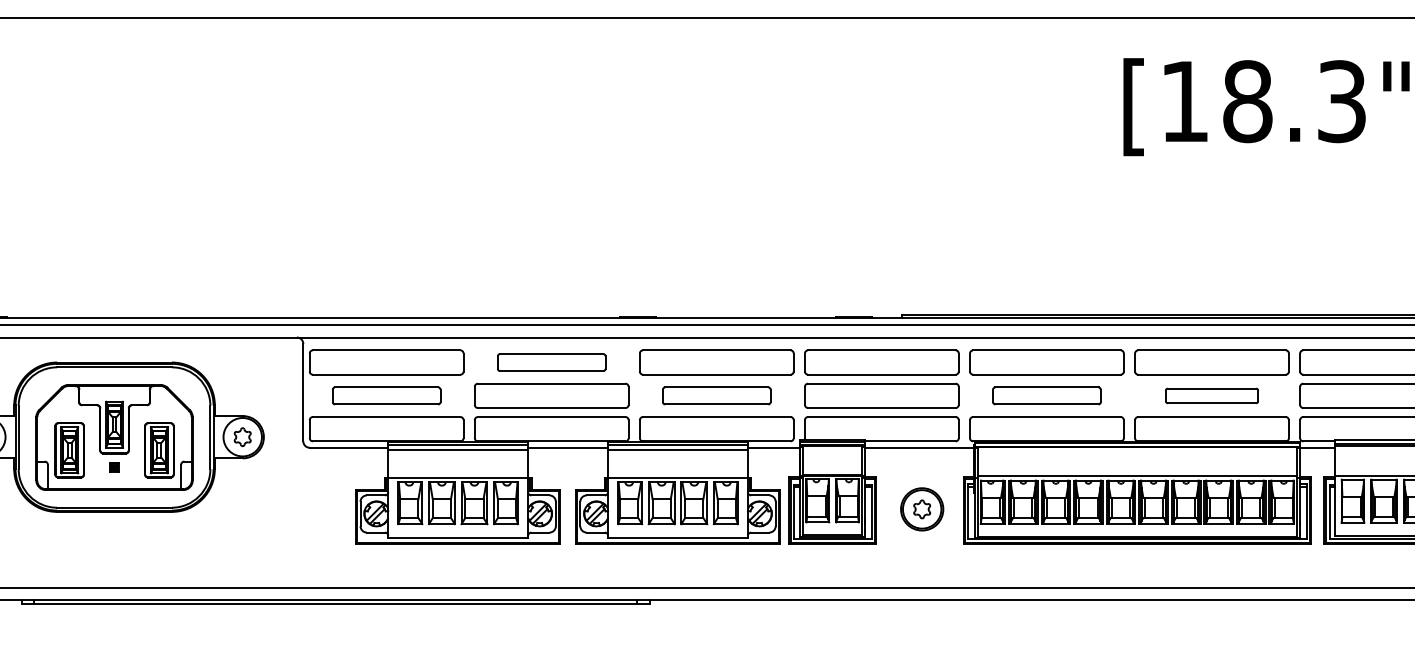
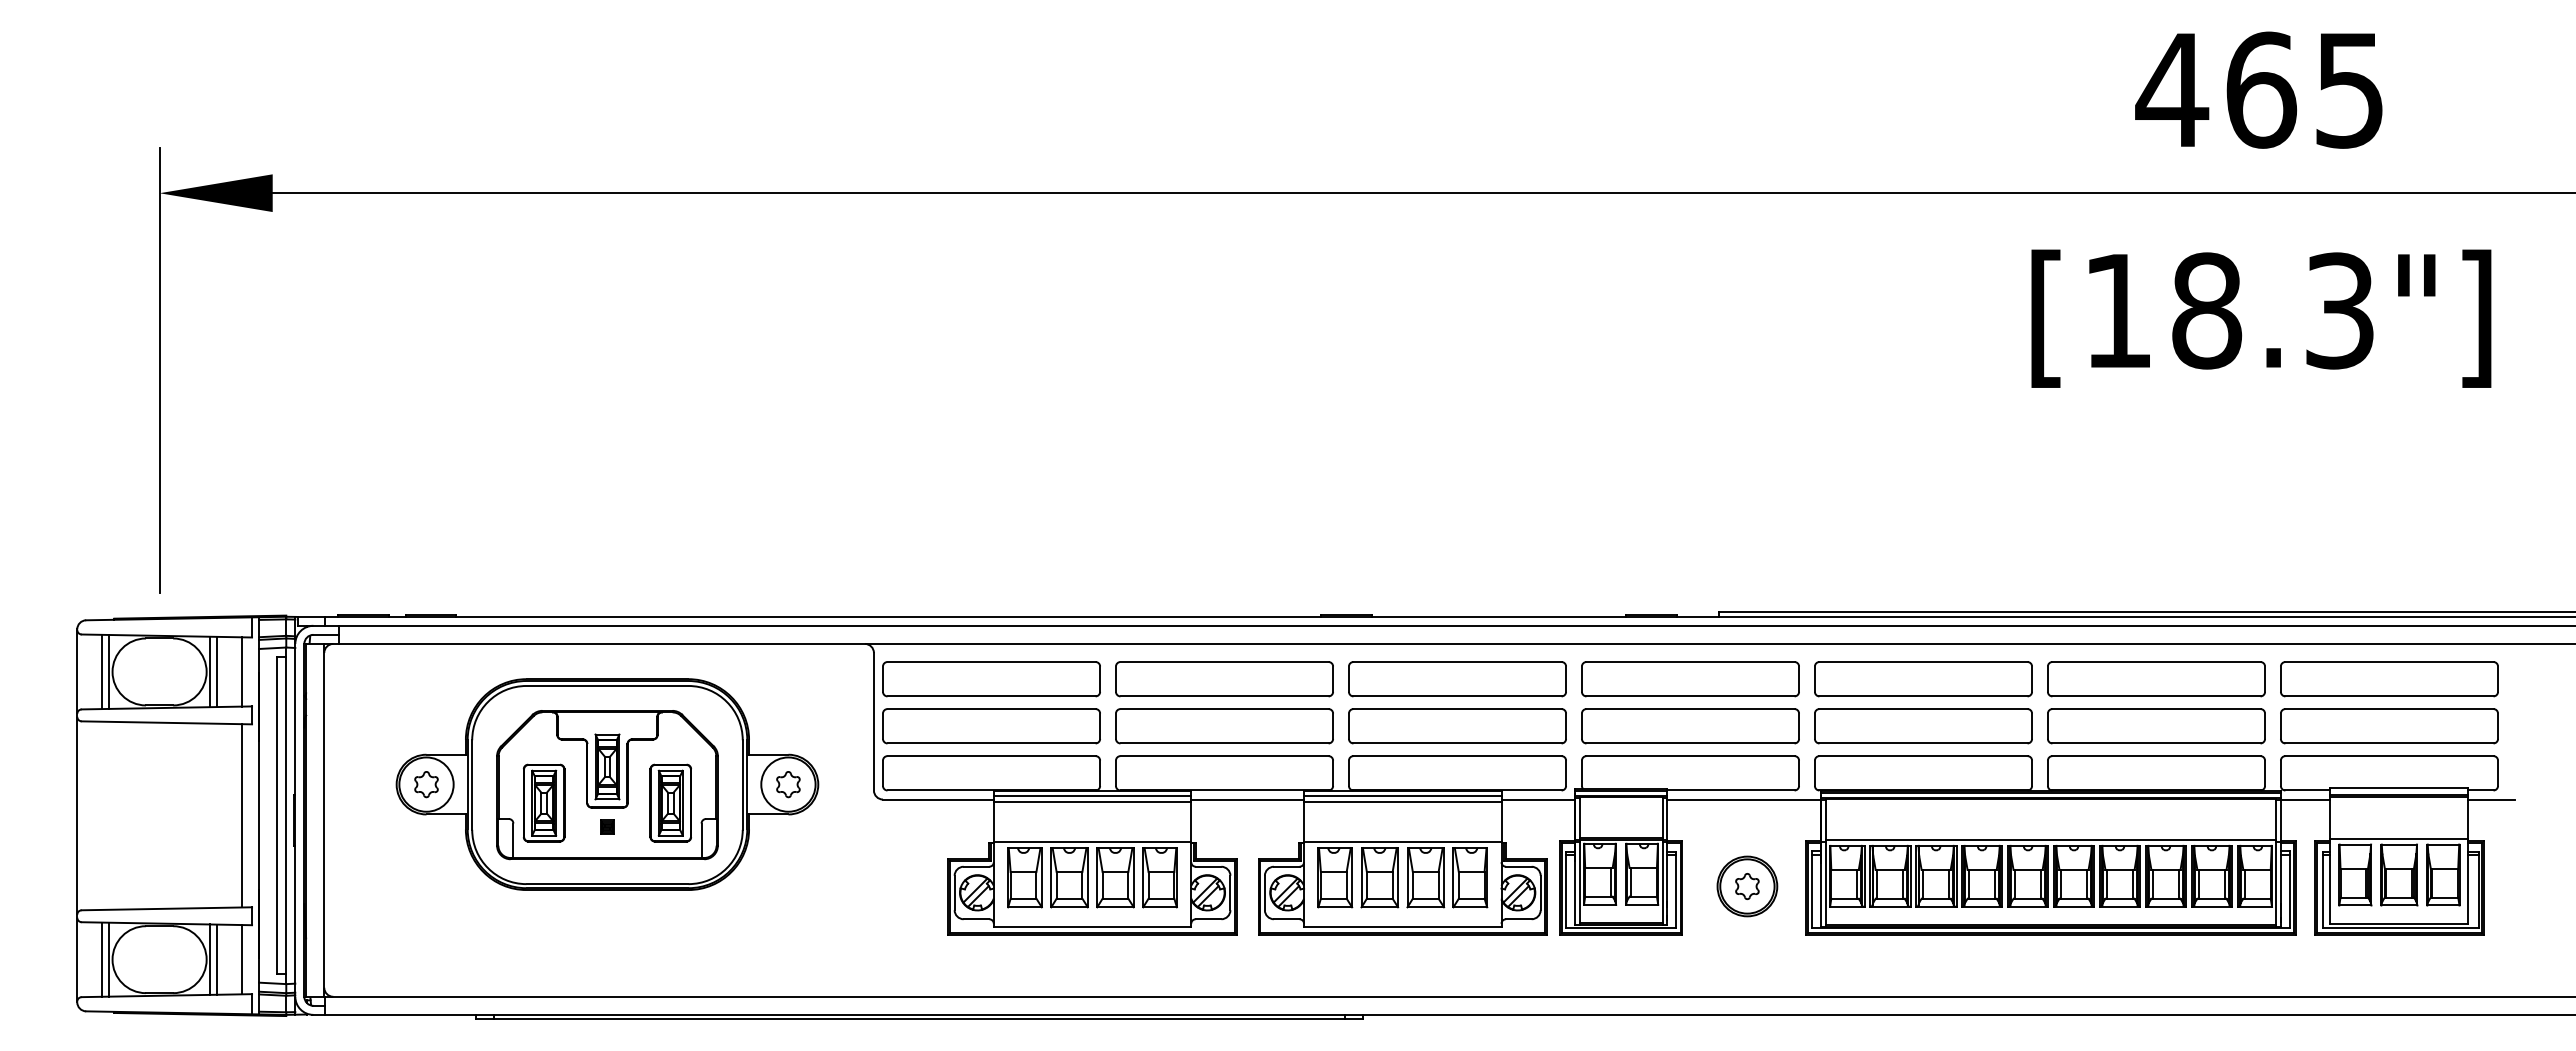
part: (551, 362) -> (1224, 679), size x1.43
part: (386, 396) -> (991, 726), size x1.43
part: (716, 396) -> (1457, 726), size x1.43
part: (1046, 396) -> (1923, 726), size x1.43
part: (1212, 396) -> (2156, 726), size x1.67

